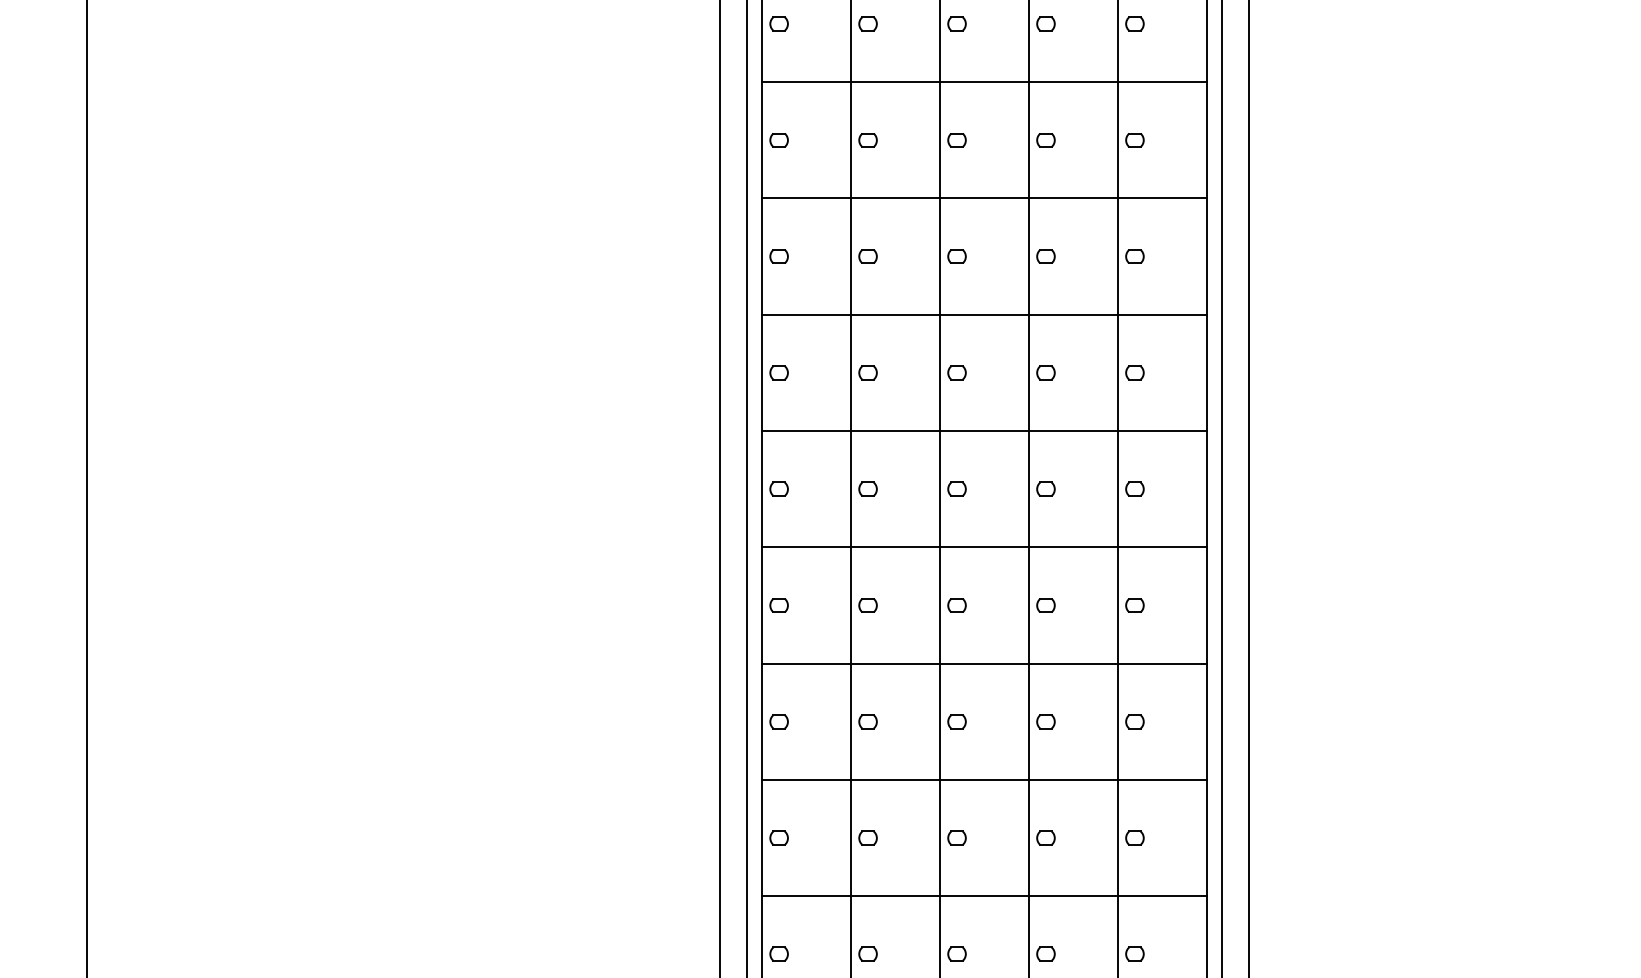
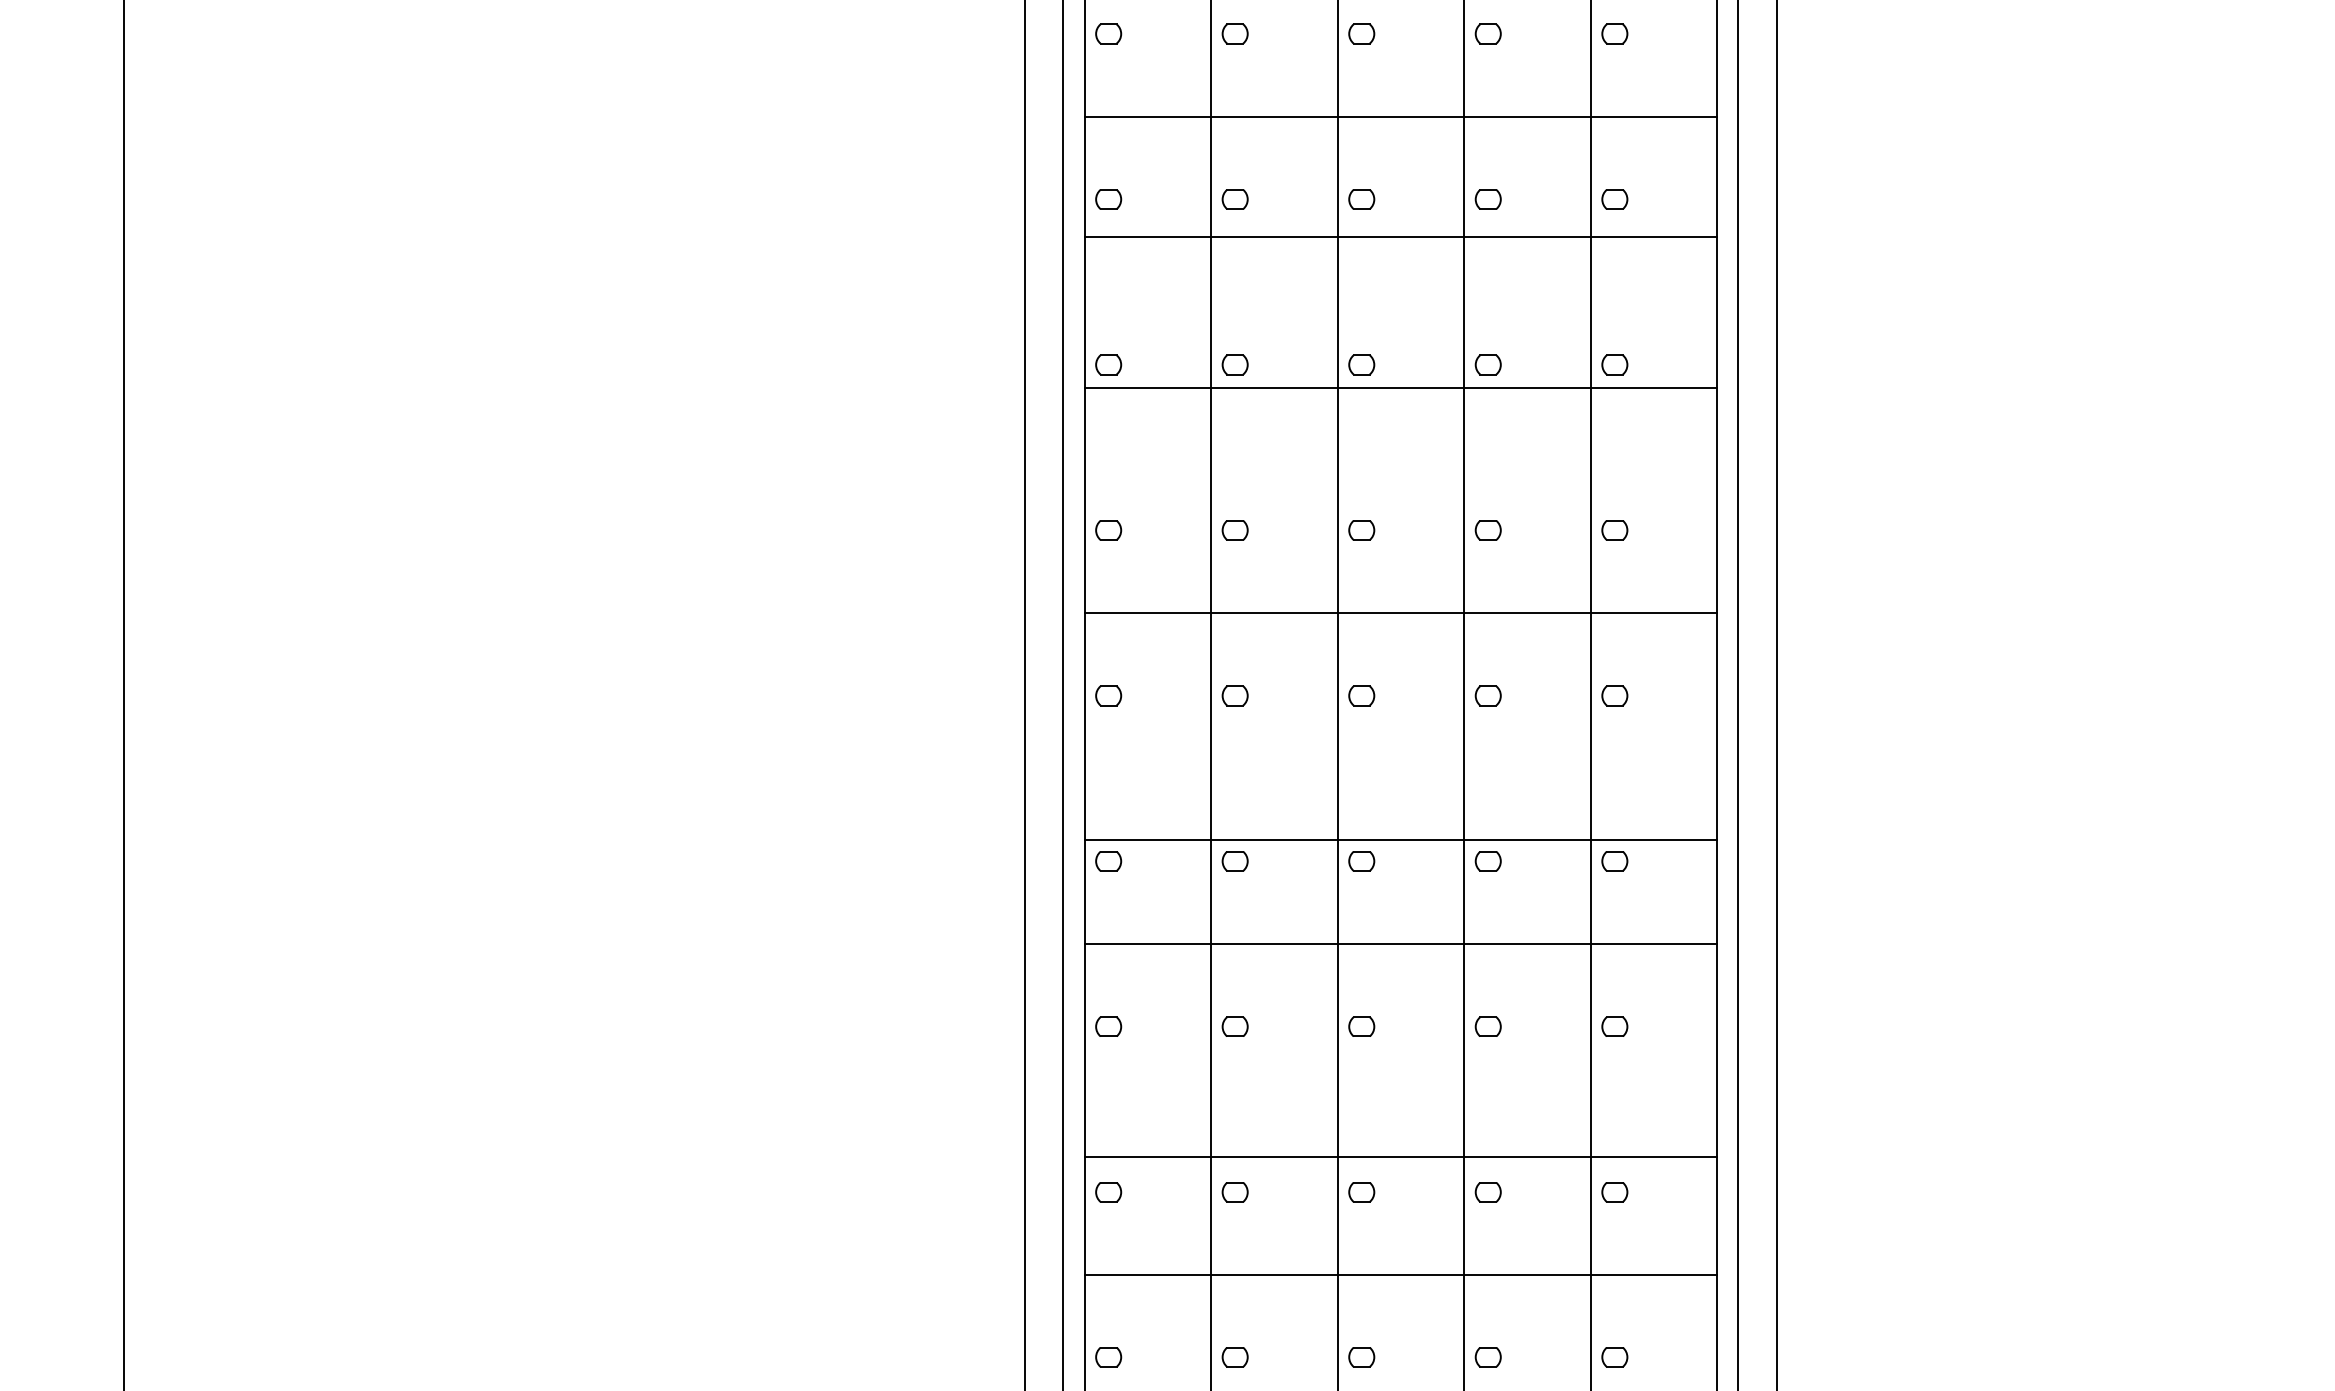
line: (984, 197) -> (1400, 236), moved
line: (984, 314) -> (1400, 388), moved
line: (984, 547) -> (1400, 840), moved
line: (984, 780) -> (1400, 1157), moved

